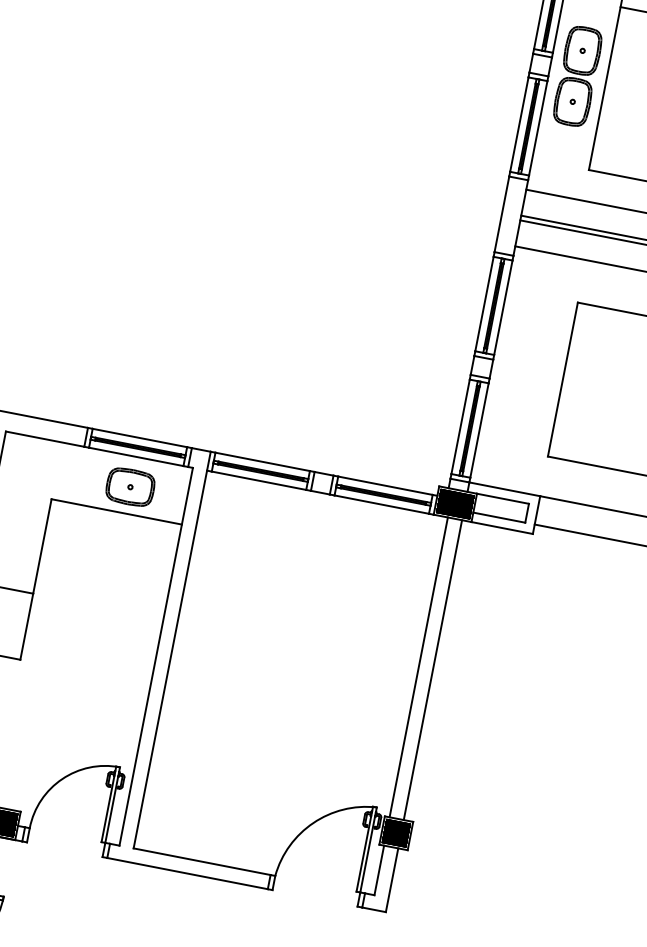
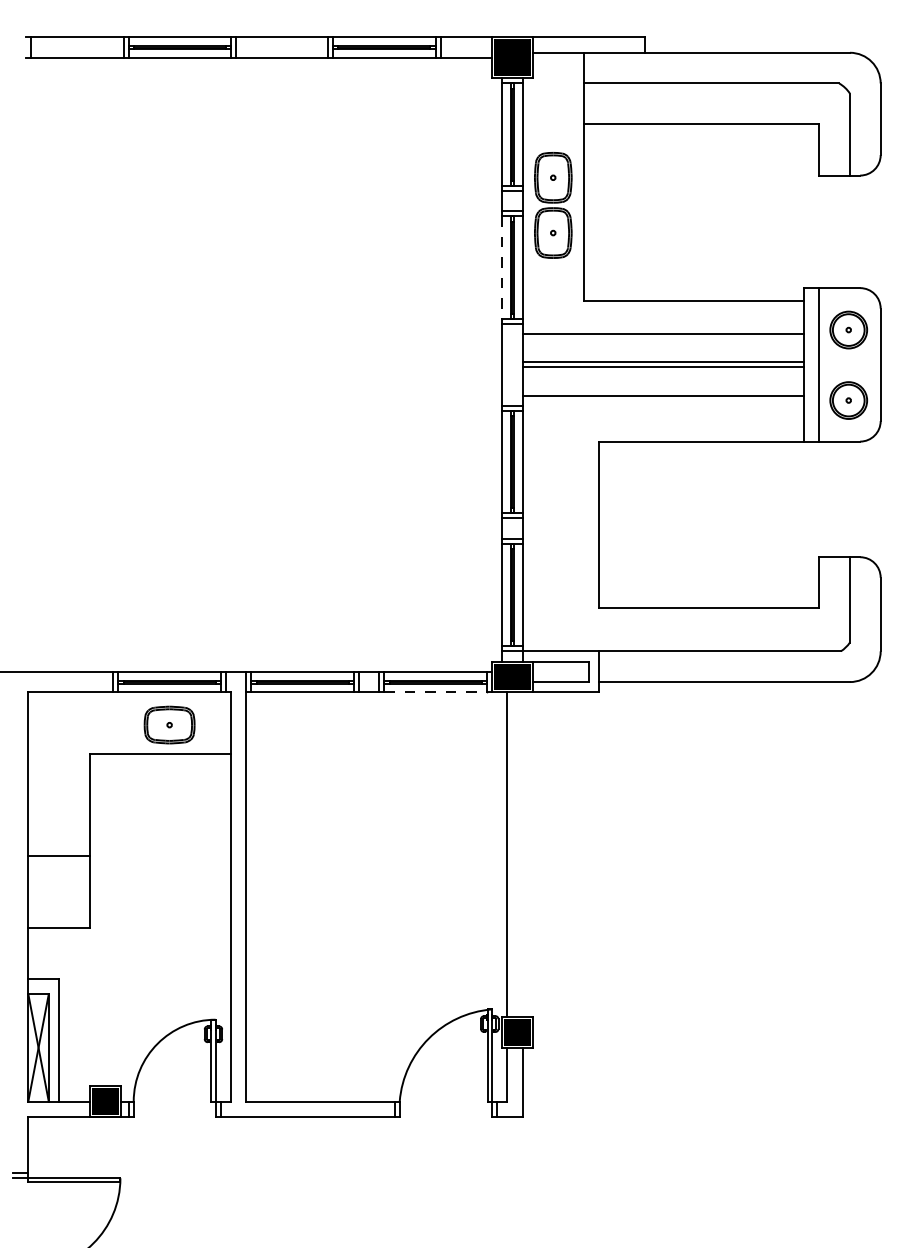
line: (519, 125) -> (502, 268), solid -> dashed
line: (382, 504) -> (436, 692), solid -> dashed
line: (432, 669) -> (522, 854), removed

